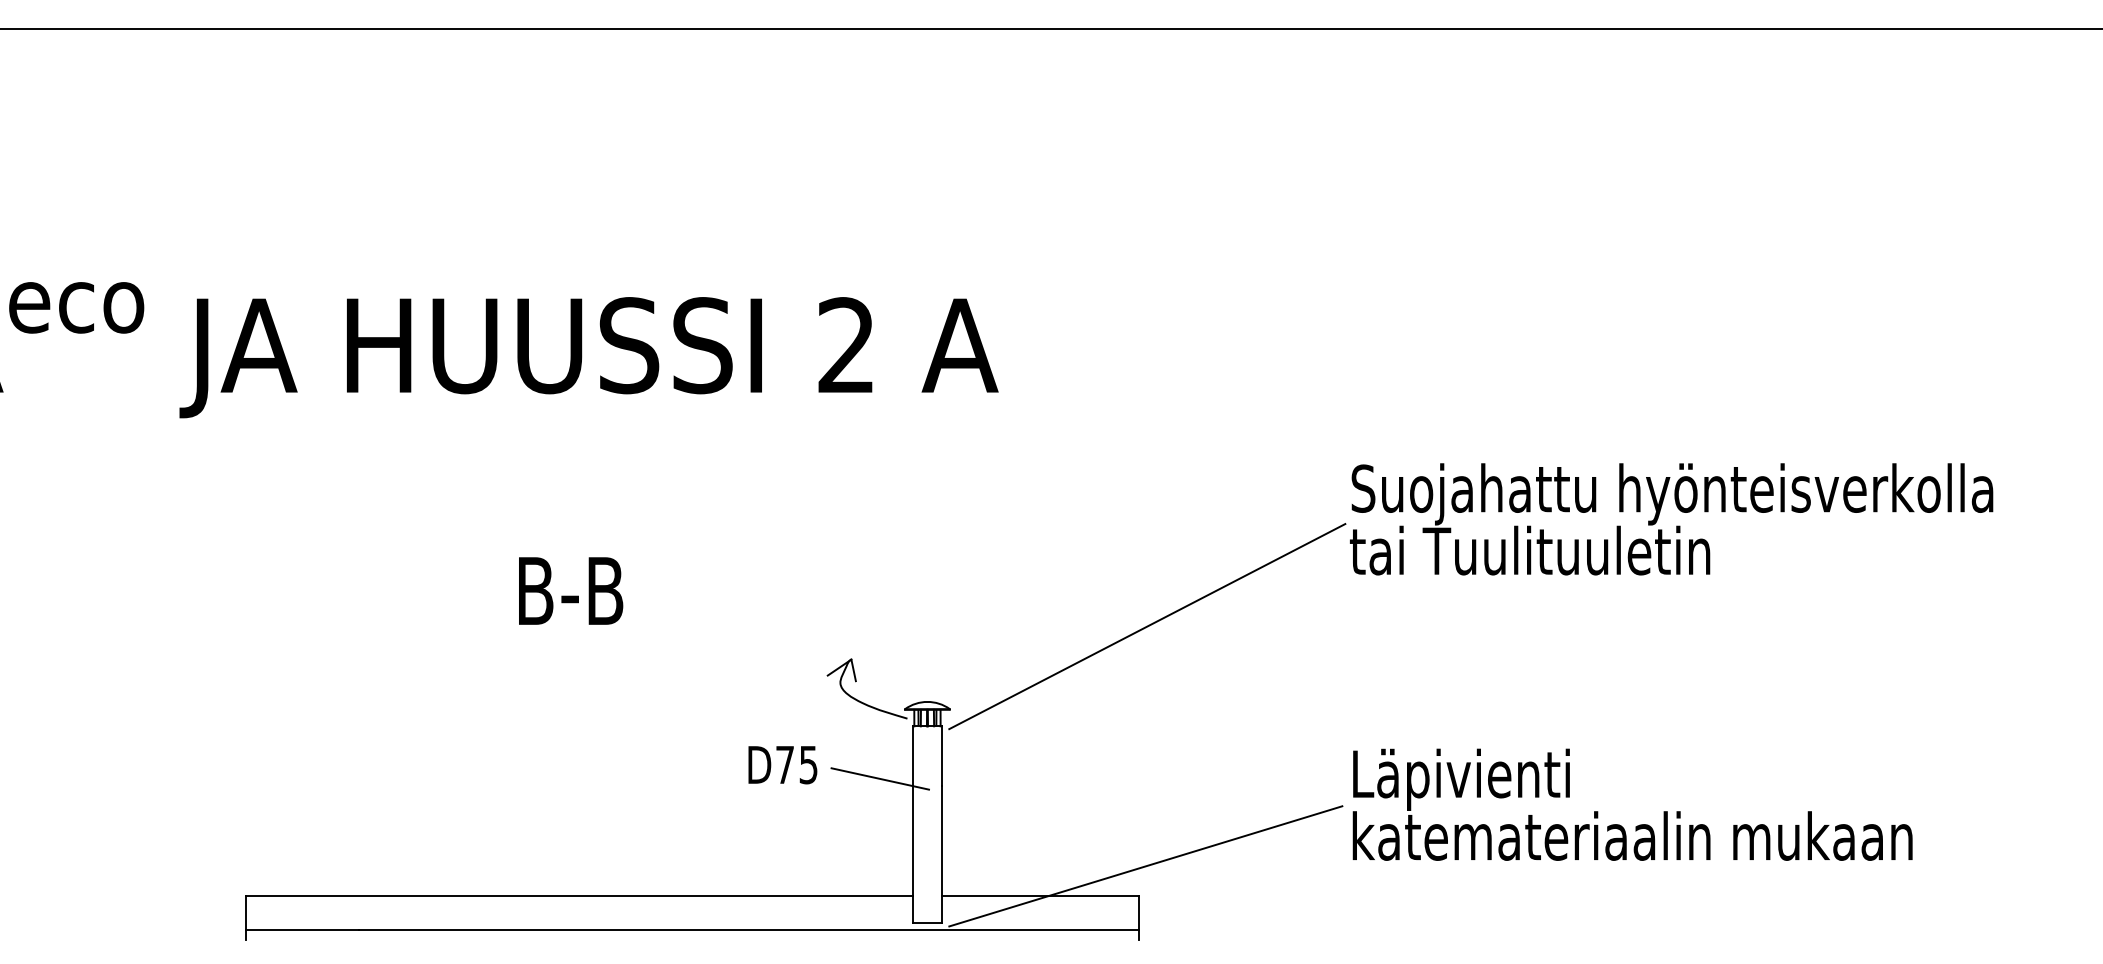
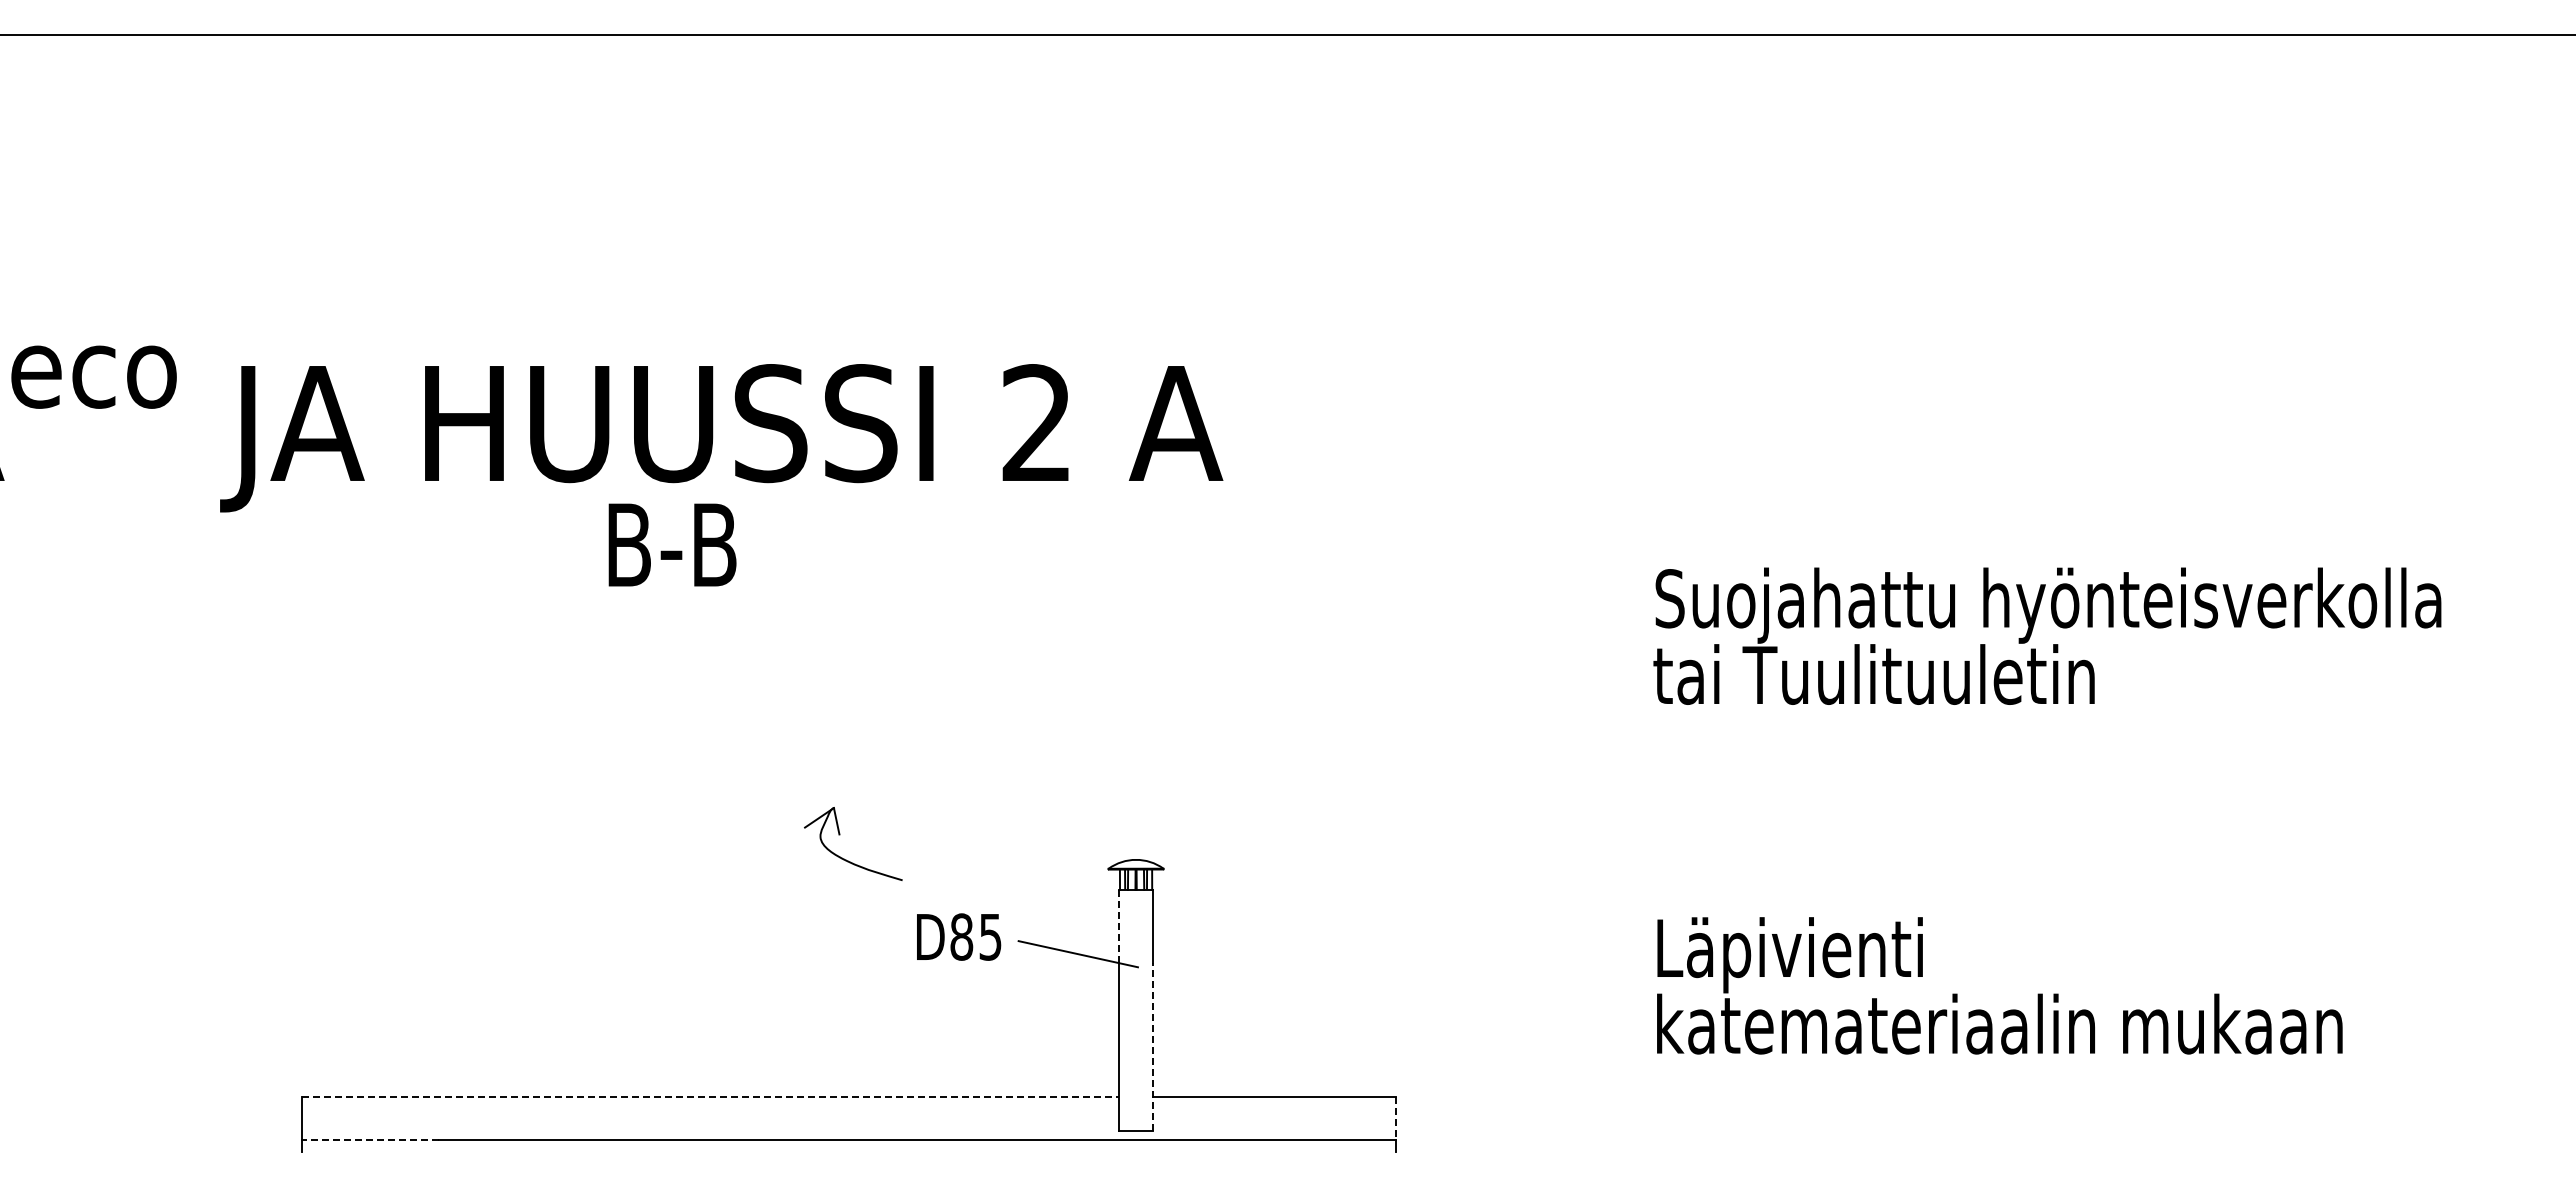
text: (570, 590) -> (672, 544), moved
line: (1146, 626) -> (1404, 767), removed
part: (856, 682) -> (840, 835), moved
line: (913, 756) -> (1118, 926), solid -> dashed
text: (784, 764) -> (961, 936), D75 -> D85
line: (941, 854) -> (1153, 1046), solid -> dashed
line: (1145, 865) -> (1403, 1060), removed
line: (579, 895) -> (710, 1097), solid -> dashed
line: (1139, 913) -> (1395, 1118), solid -> dashed
line: (302, 930) -> (370, 1139), solid -> dashed

